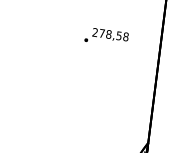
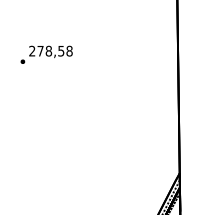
text: (106, 36) -> (46, 54), moved

